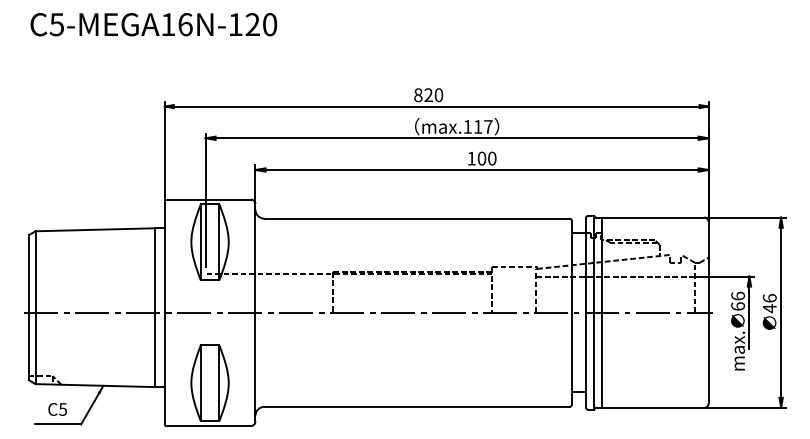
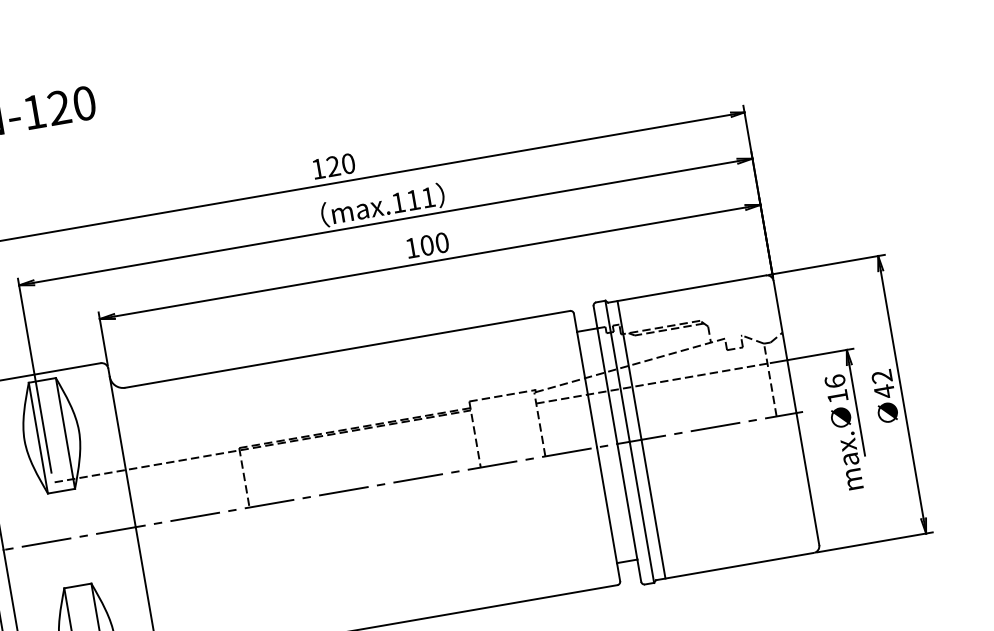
text: (418, 95) -> (318, 169), 820 -> 120
text: (488, 126) -> (428, 196), max.117 -> max.111
text: (769, 298) -> (881, 376), 46 -> 42
text: (738, 306) -> (838, 396), 66 -> 16

